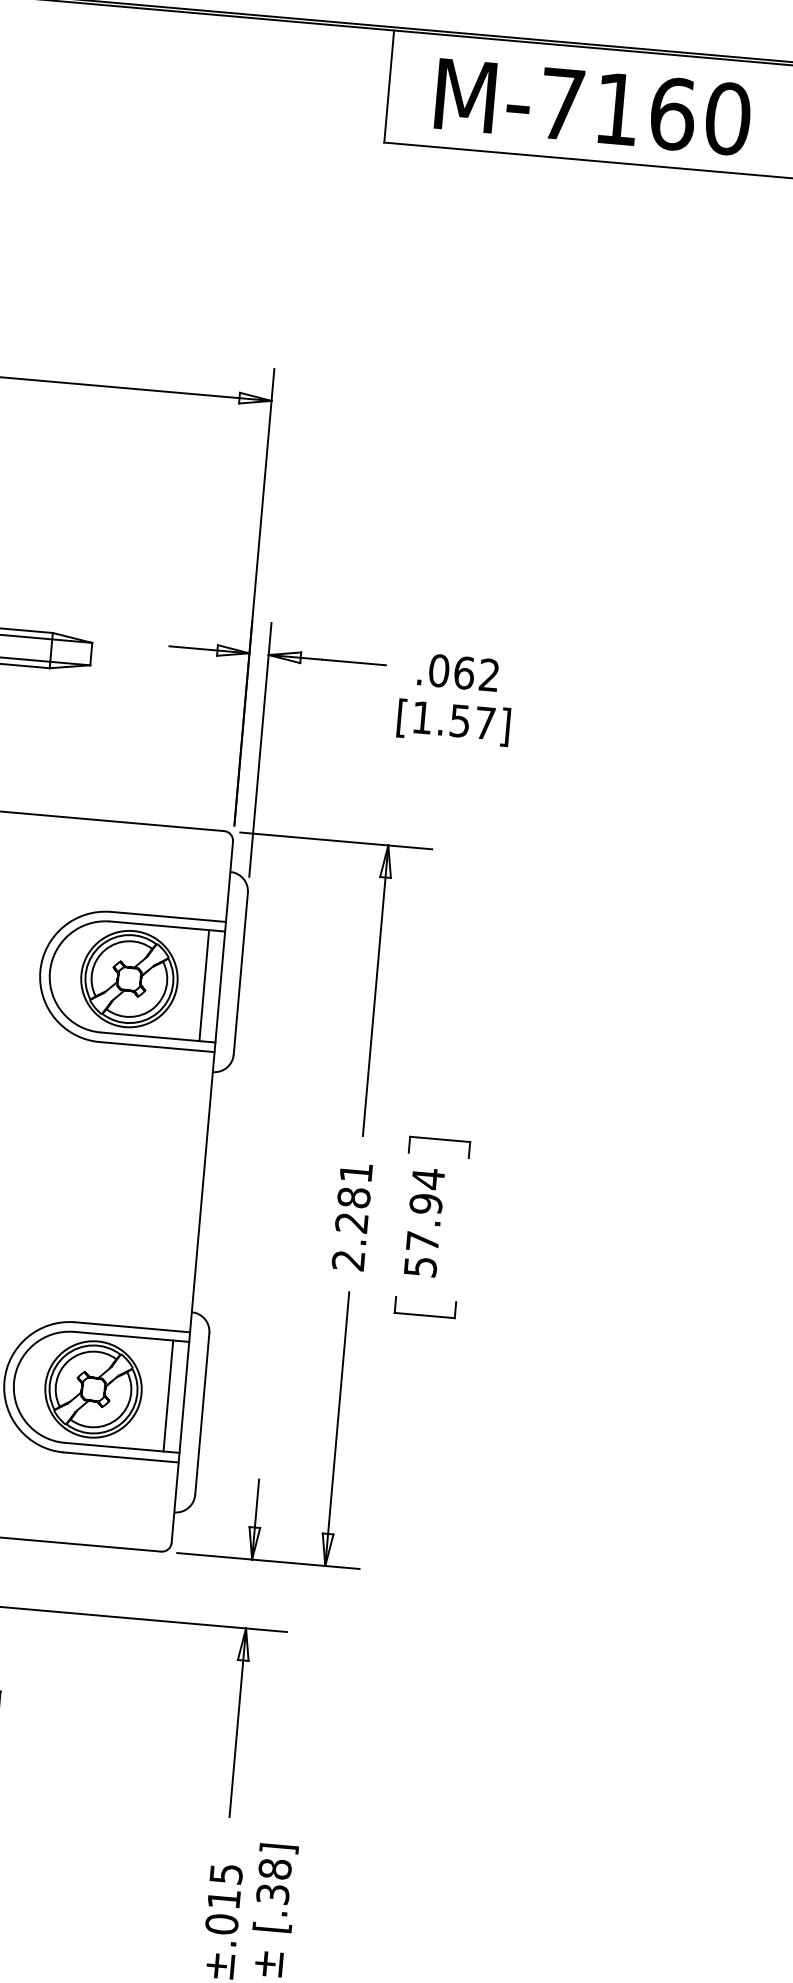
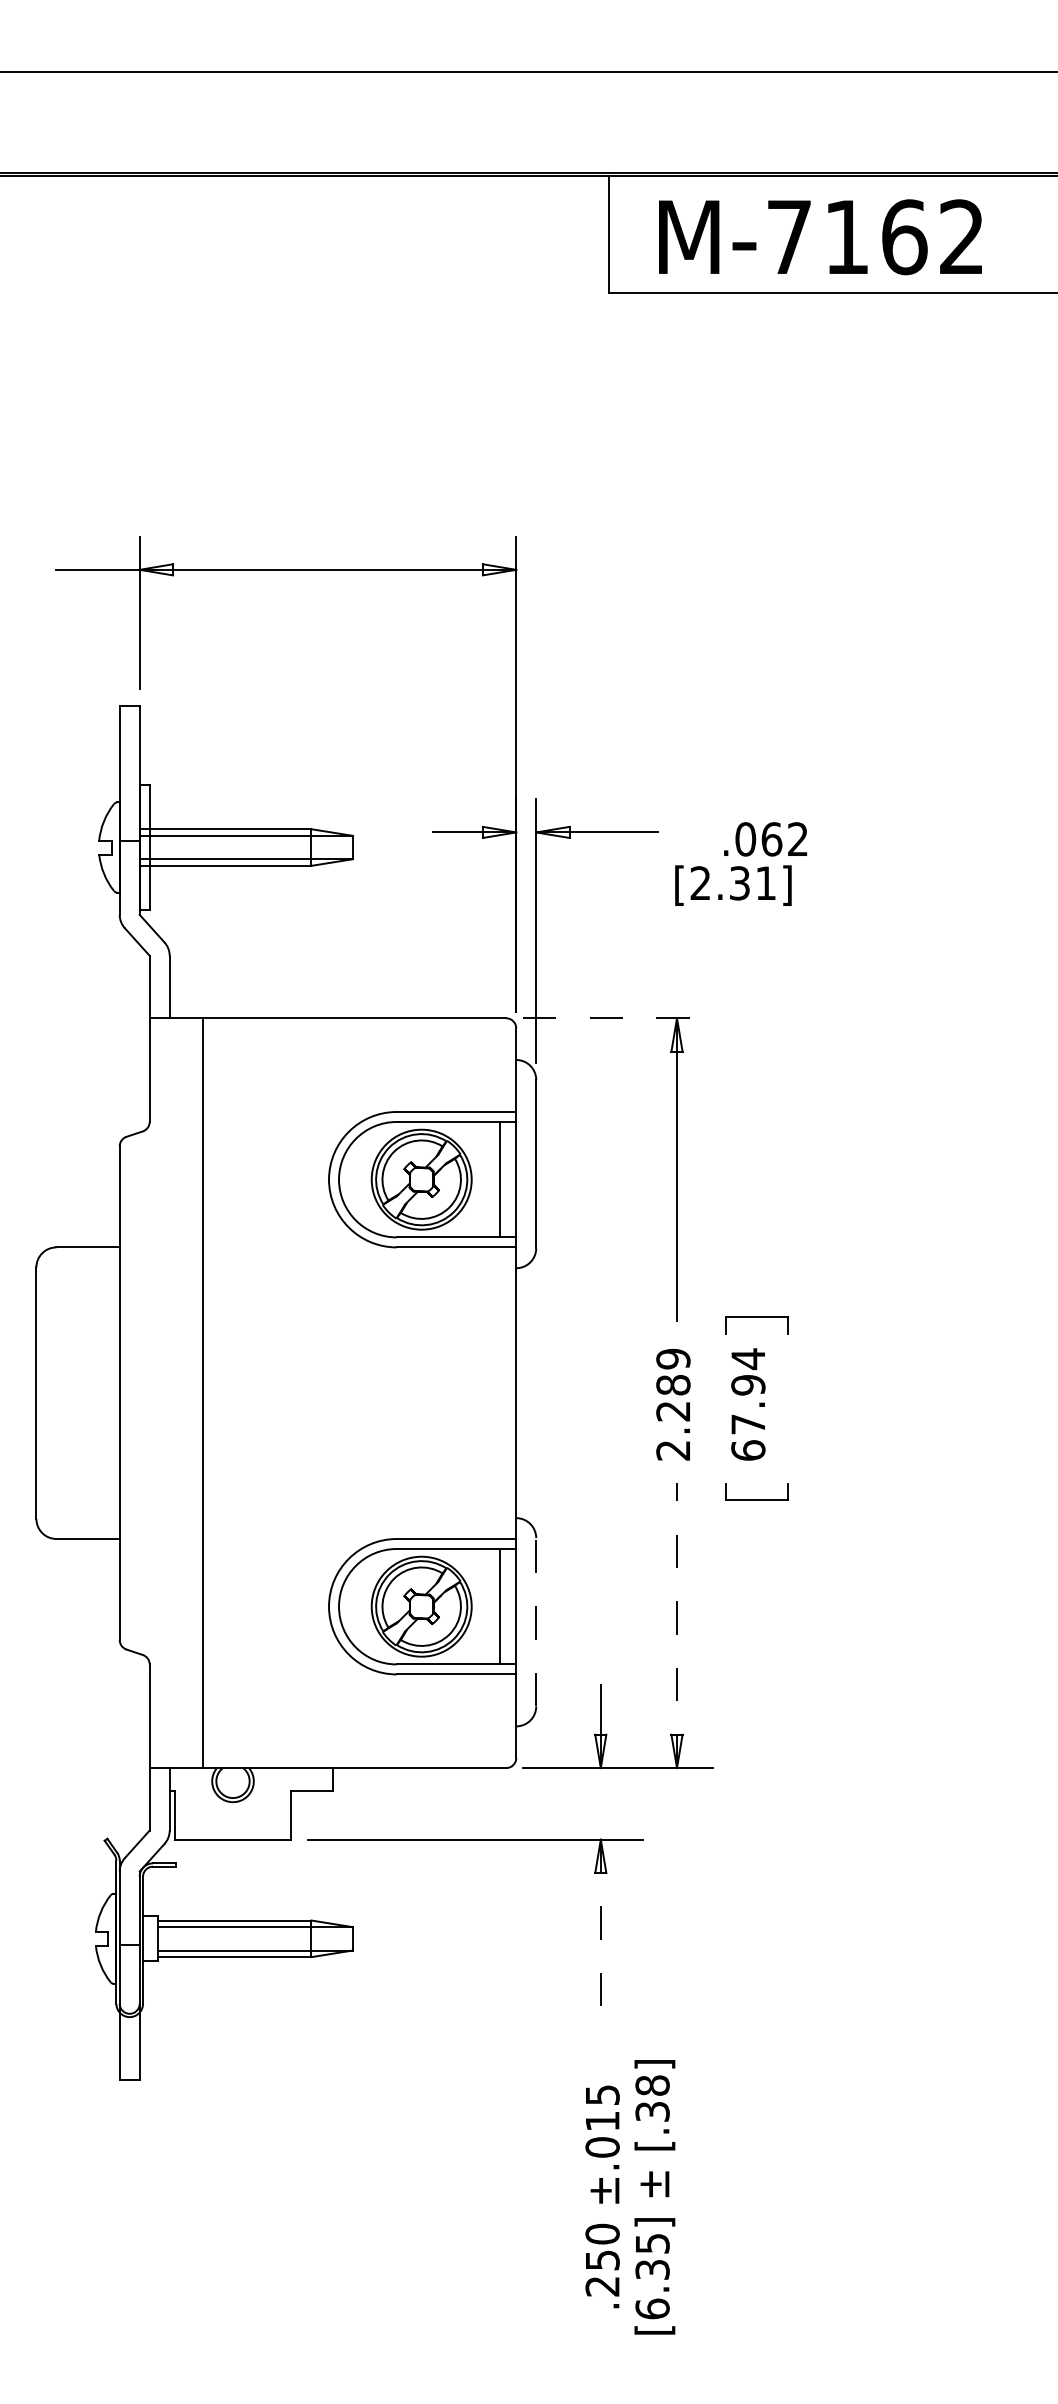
text: (727, 119) -> (961, 237), M-7160 -> M-7162
text: (458, 672) -> (765, 839), moved
text: (453, 720) -> (732, 883), [1.57] -> [2.31]
line: (335, 841) -> (622, 1018), solid -> dashed
text: (356, 1172) -> (673, 1358), 2.281 -> 2.289
text: (420, 1266) -> (748, 1450), 57.94 -> 67.94
line: (202, 1413) -> (536, 1621), solid -> dashed
line: (337, 1429) -> (677, 1625), solid -> dashed
line: (237, 1723) -> (600, 1938), solid -> dashed

